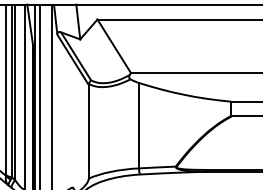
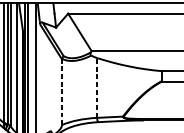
line: (138, 125) -> (96, 87), solid -> dashed
line: (88, 131) -> (61, 92), solid -> dashed

